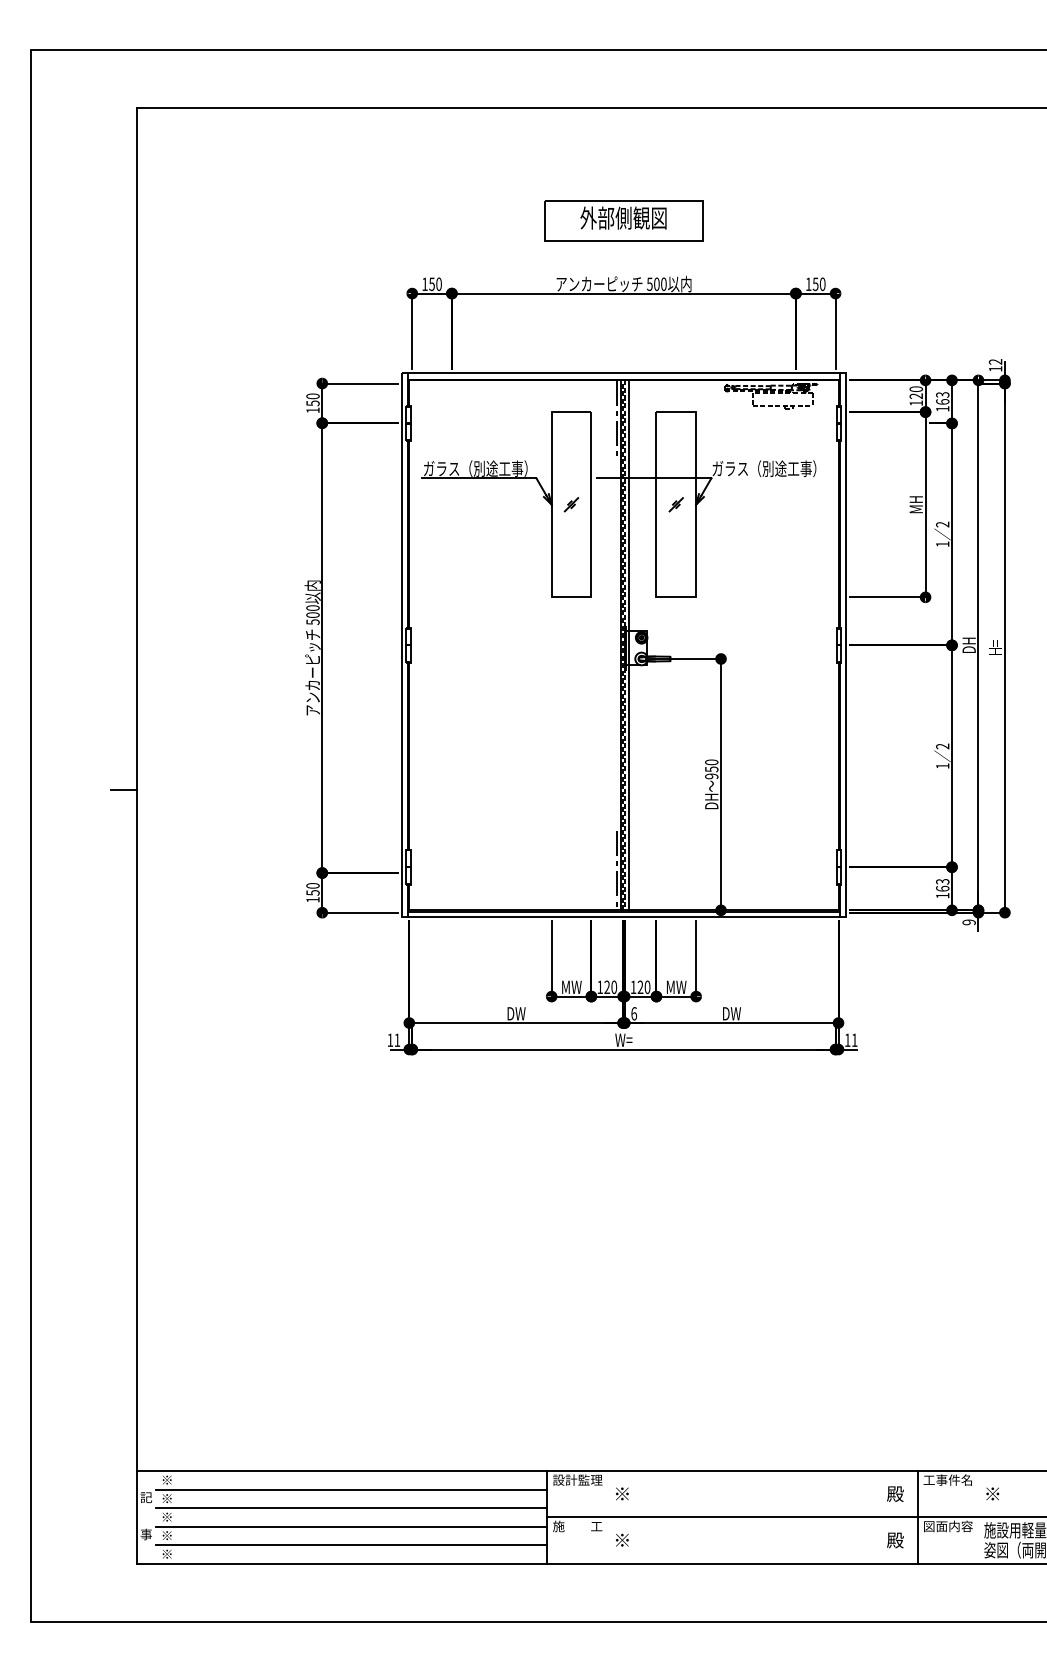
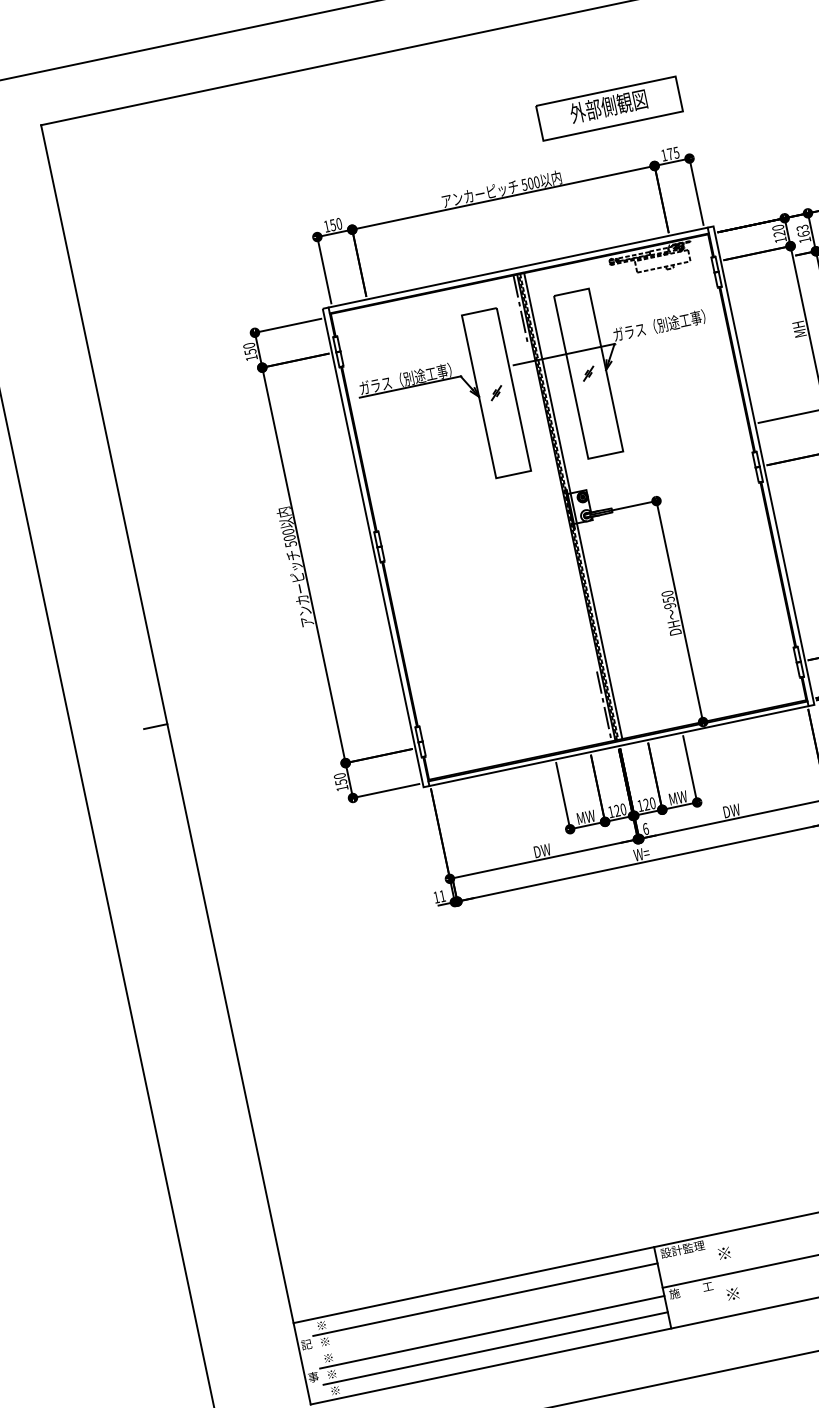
part: (623, 220) -> (609, 108), moved
text: (818, 284) -> (672, 153), 150 -> 175
line: (351, 1508) -> (489, 1316), removed

